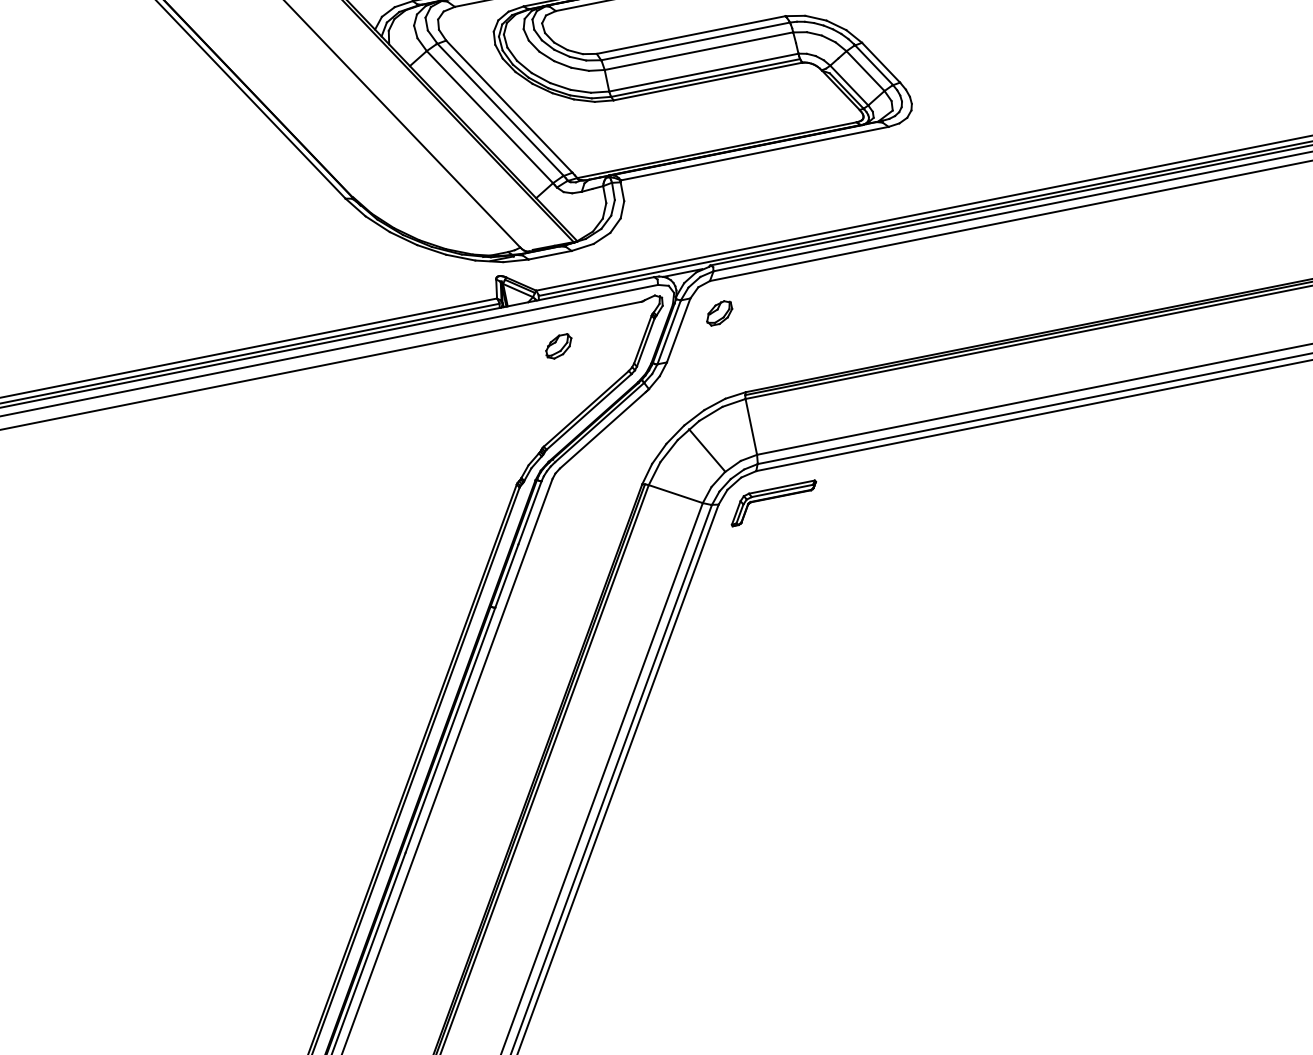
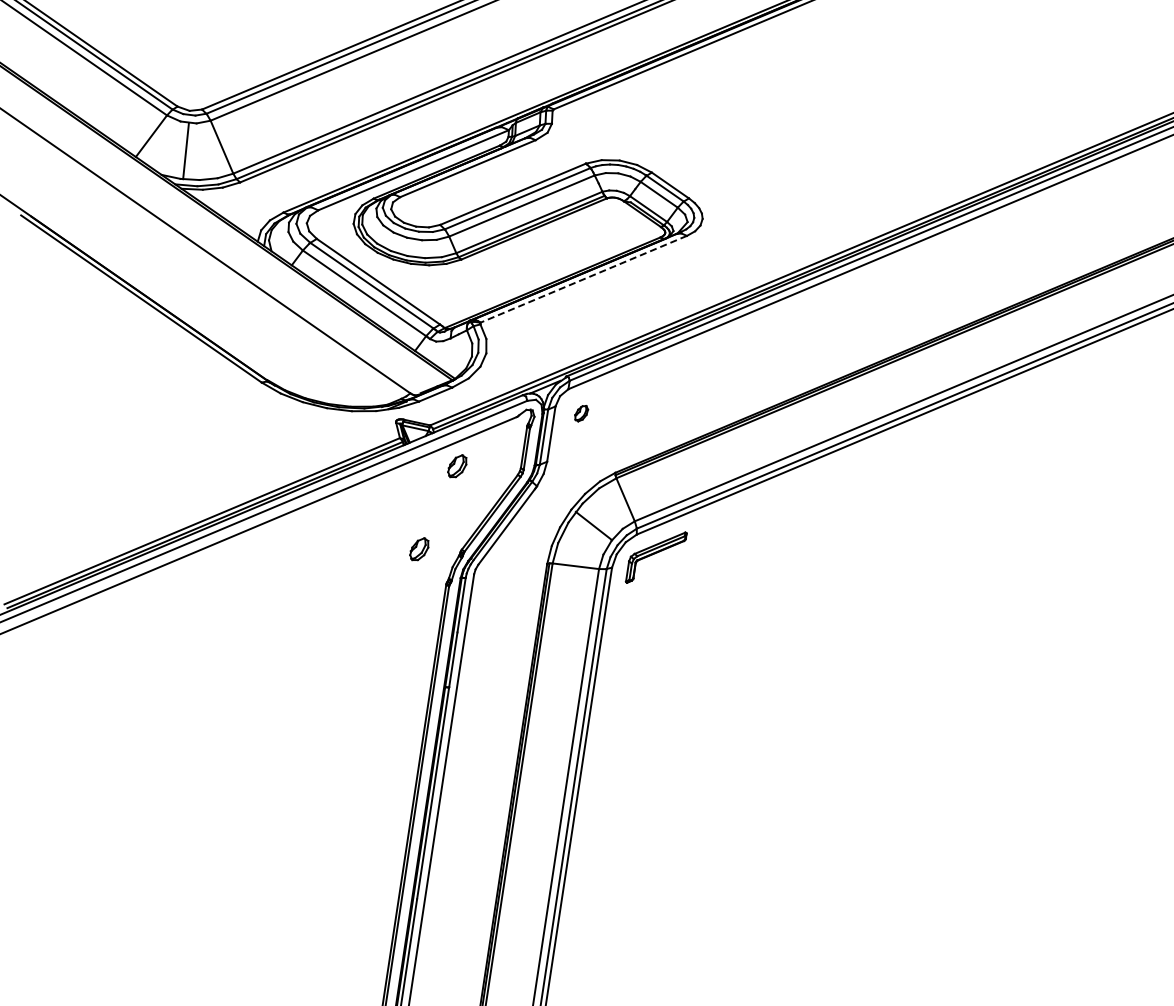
line: (754, 153) -> (583, 279), solid -> dashed
part: (719, 313) -> (581, 413), size x0.7
part: (493, 436) -> (419, 549), added

